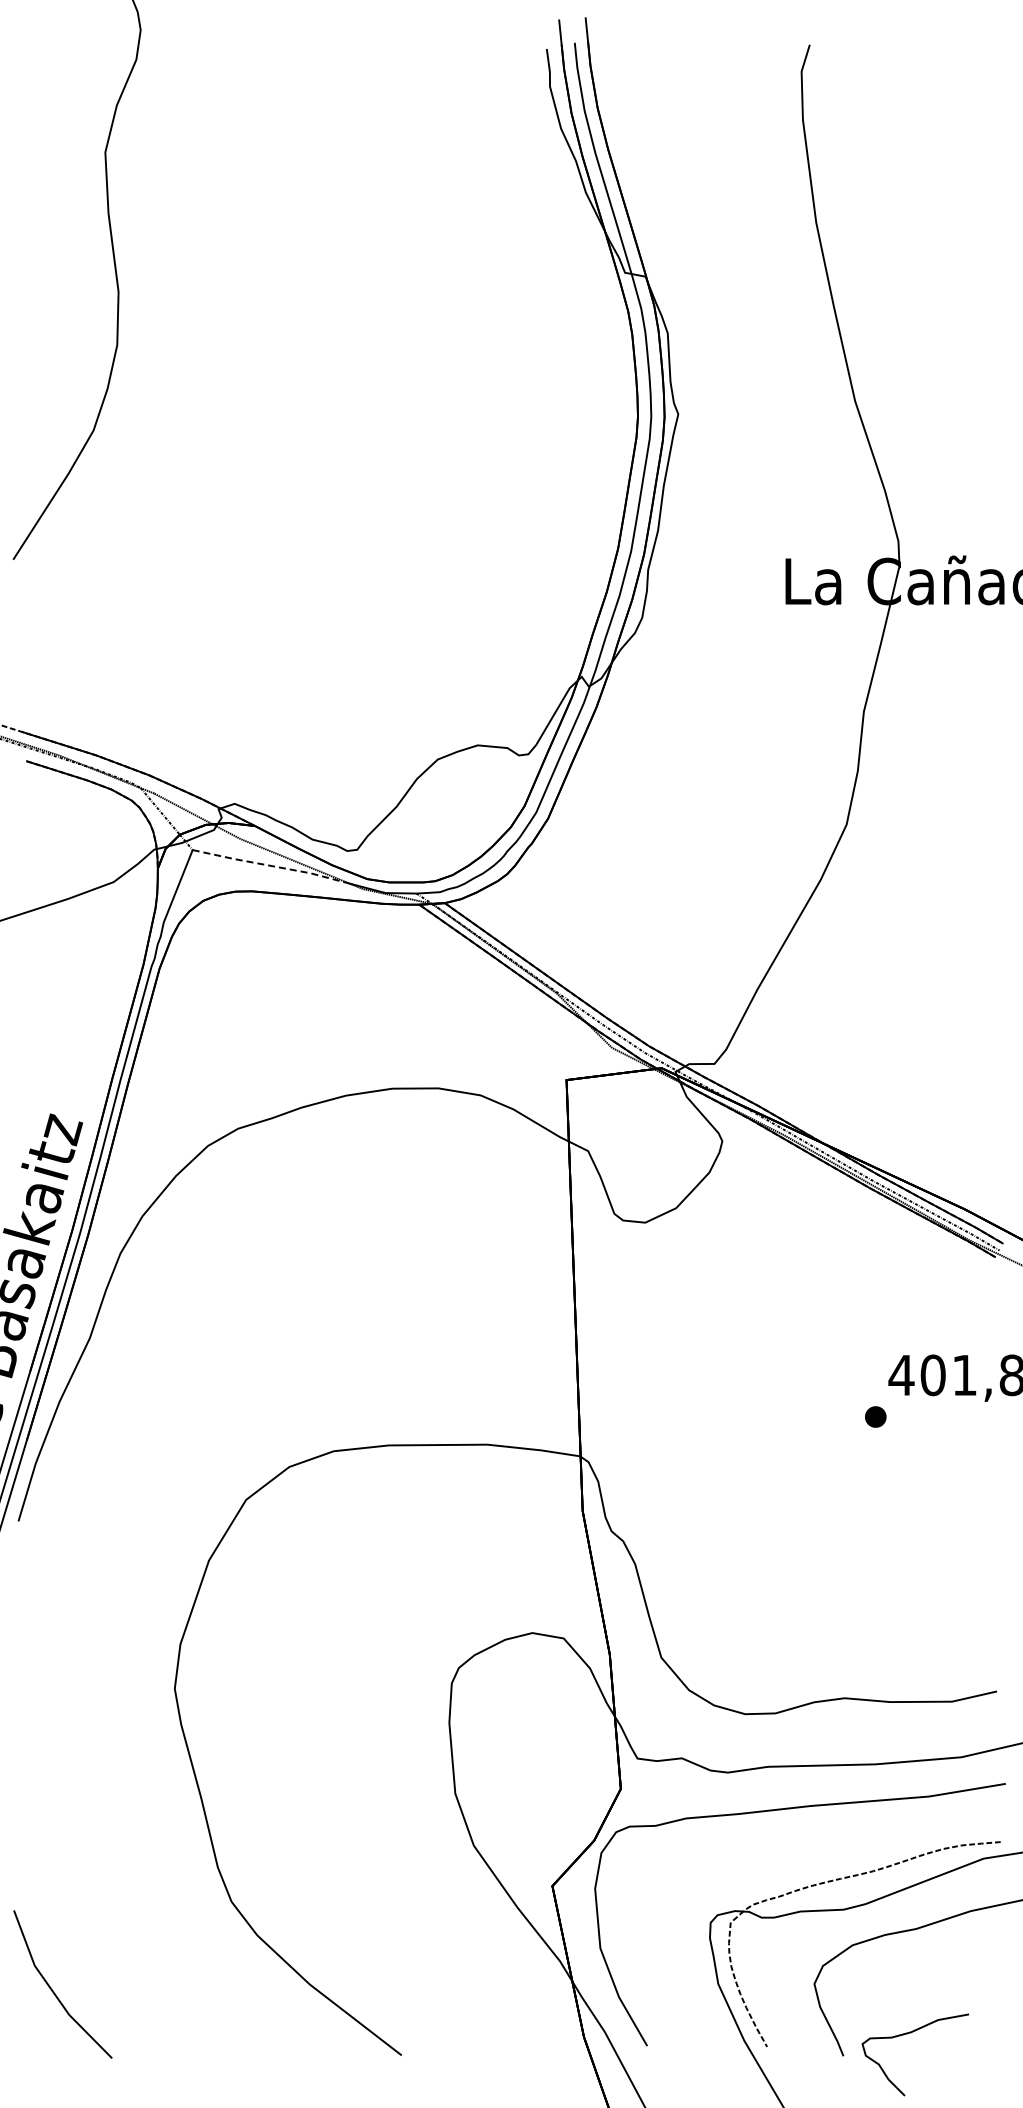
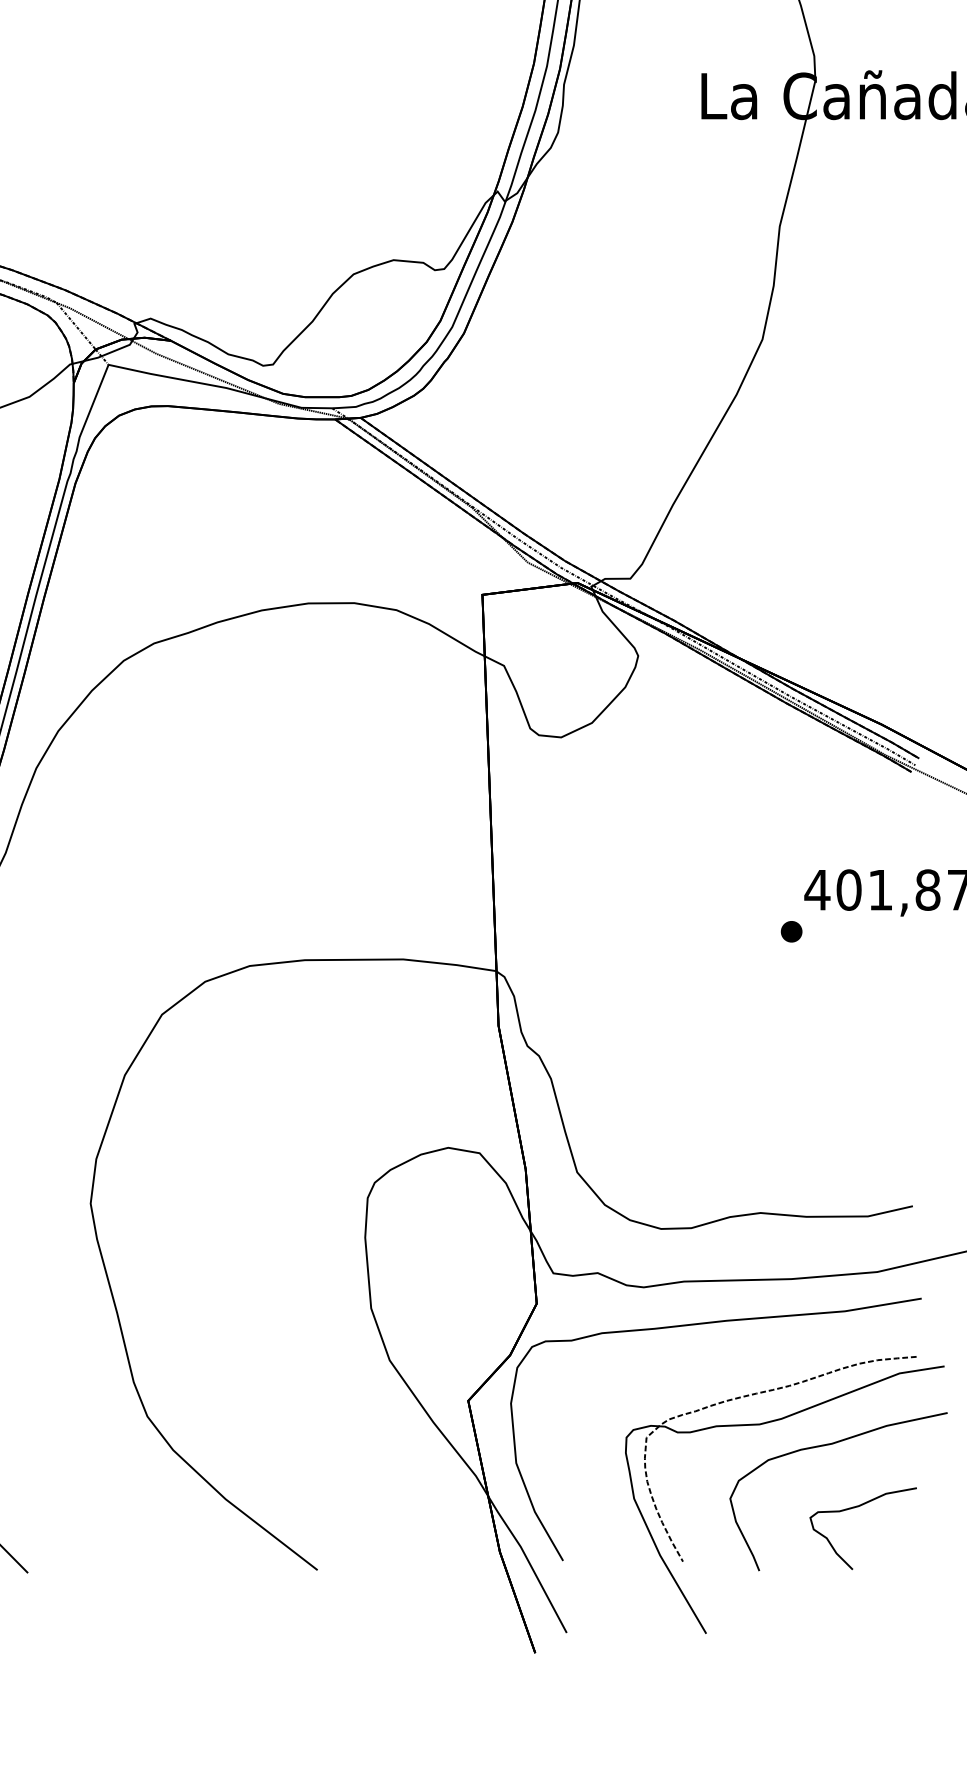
line: (271, 866) -> (187, 381), dashed -> solid
curve: (907, 2034) -> (855, 1508), moved

